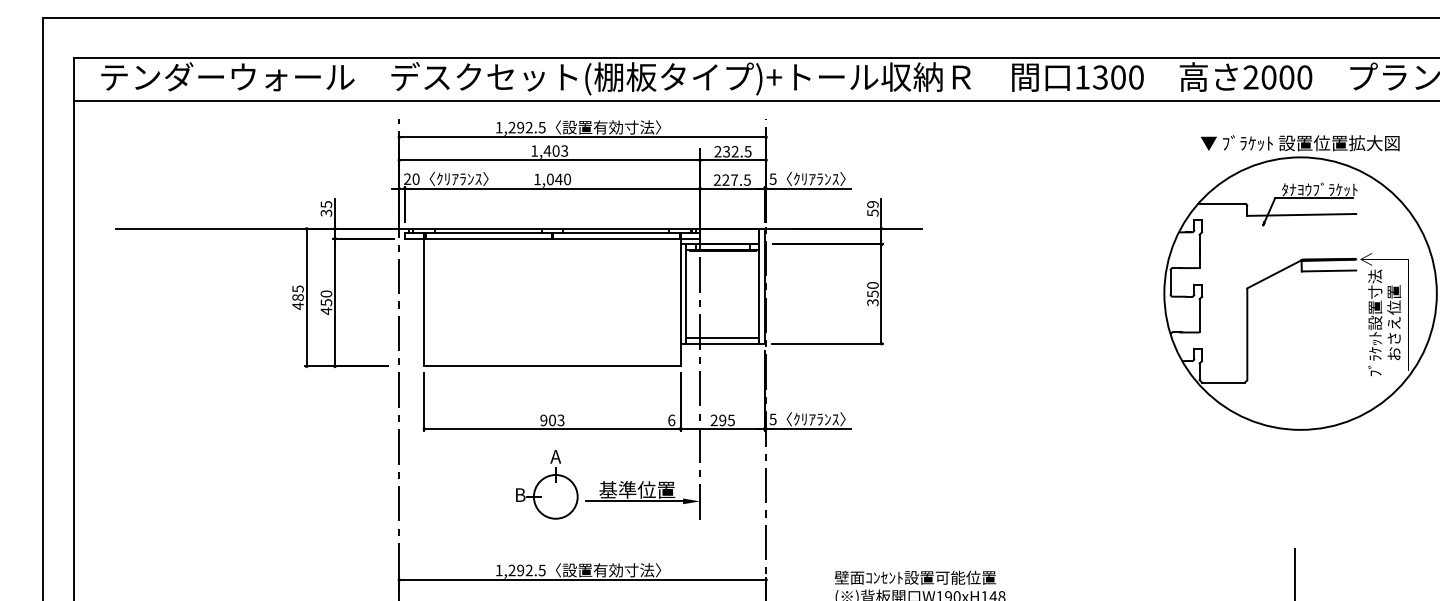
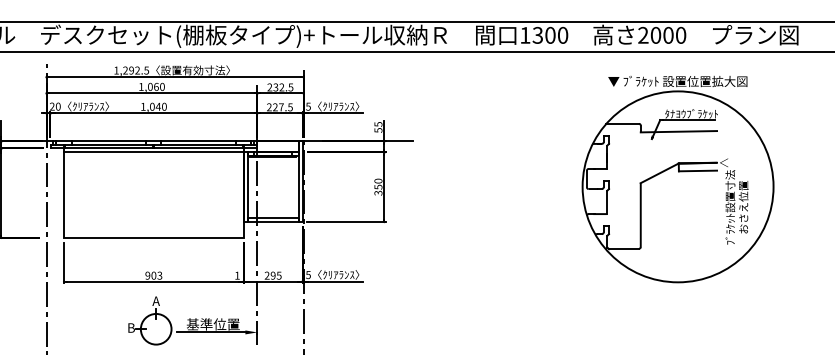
text: (555, 150) -> (155, 86), 1,403 -> 1,060
text: (872, 204) -> (378, 124), 59 -> 55
line: (552, 244) -> (153, 152), added
text: (671, 420) -> (237, 275), 6 -> 1

